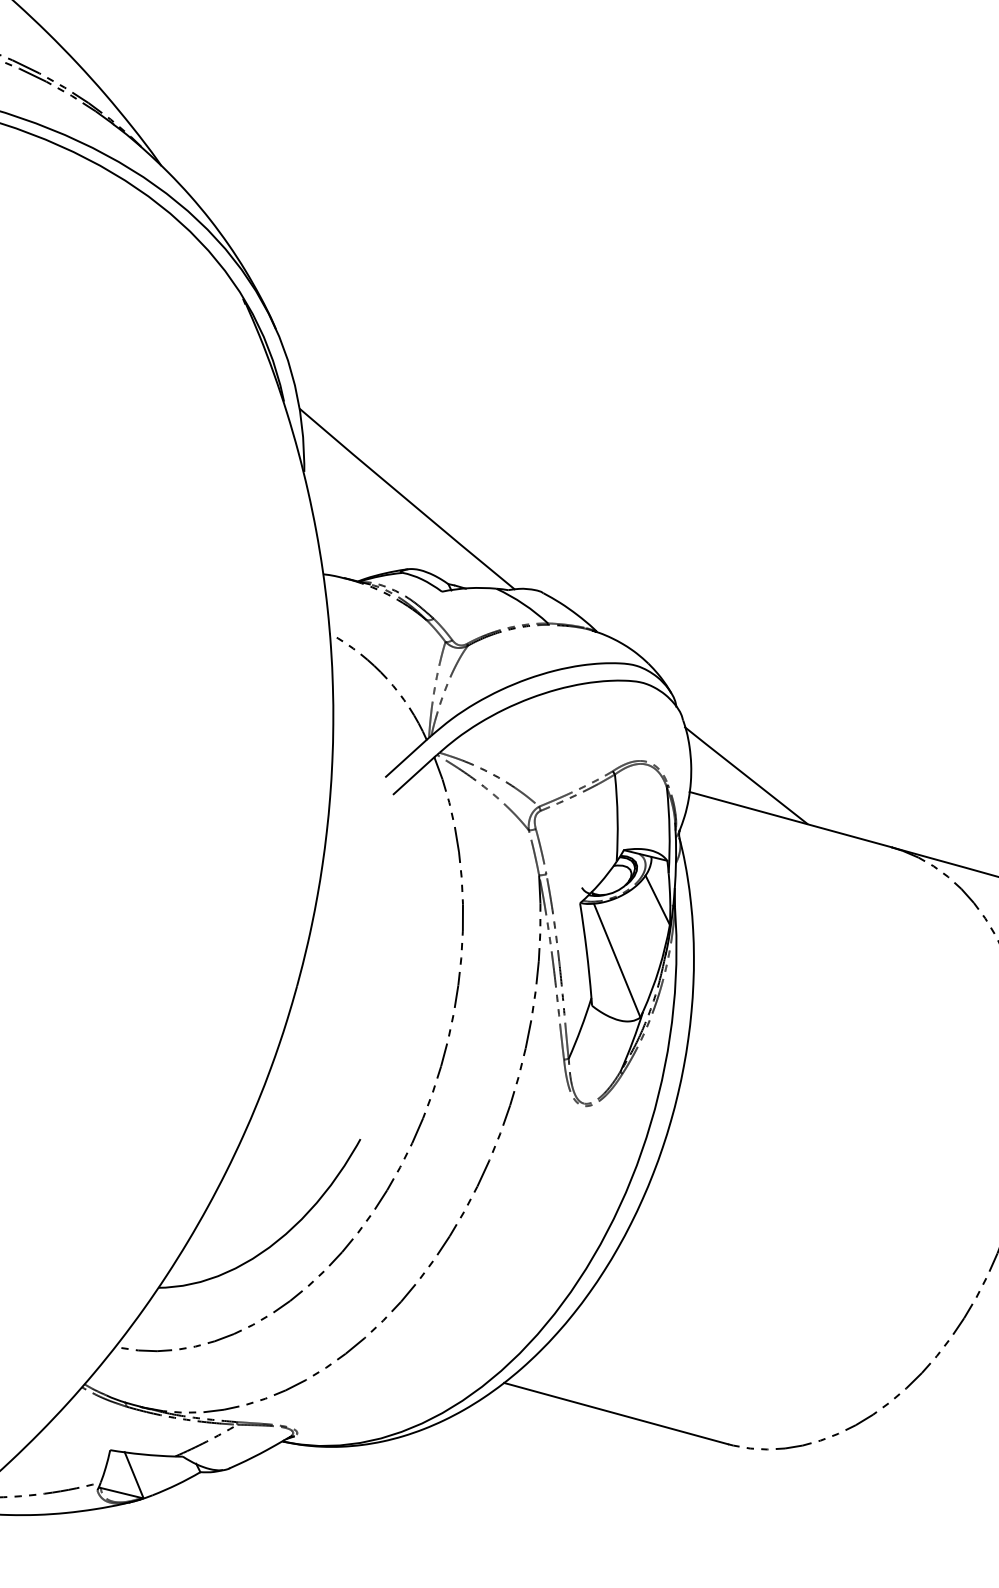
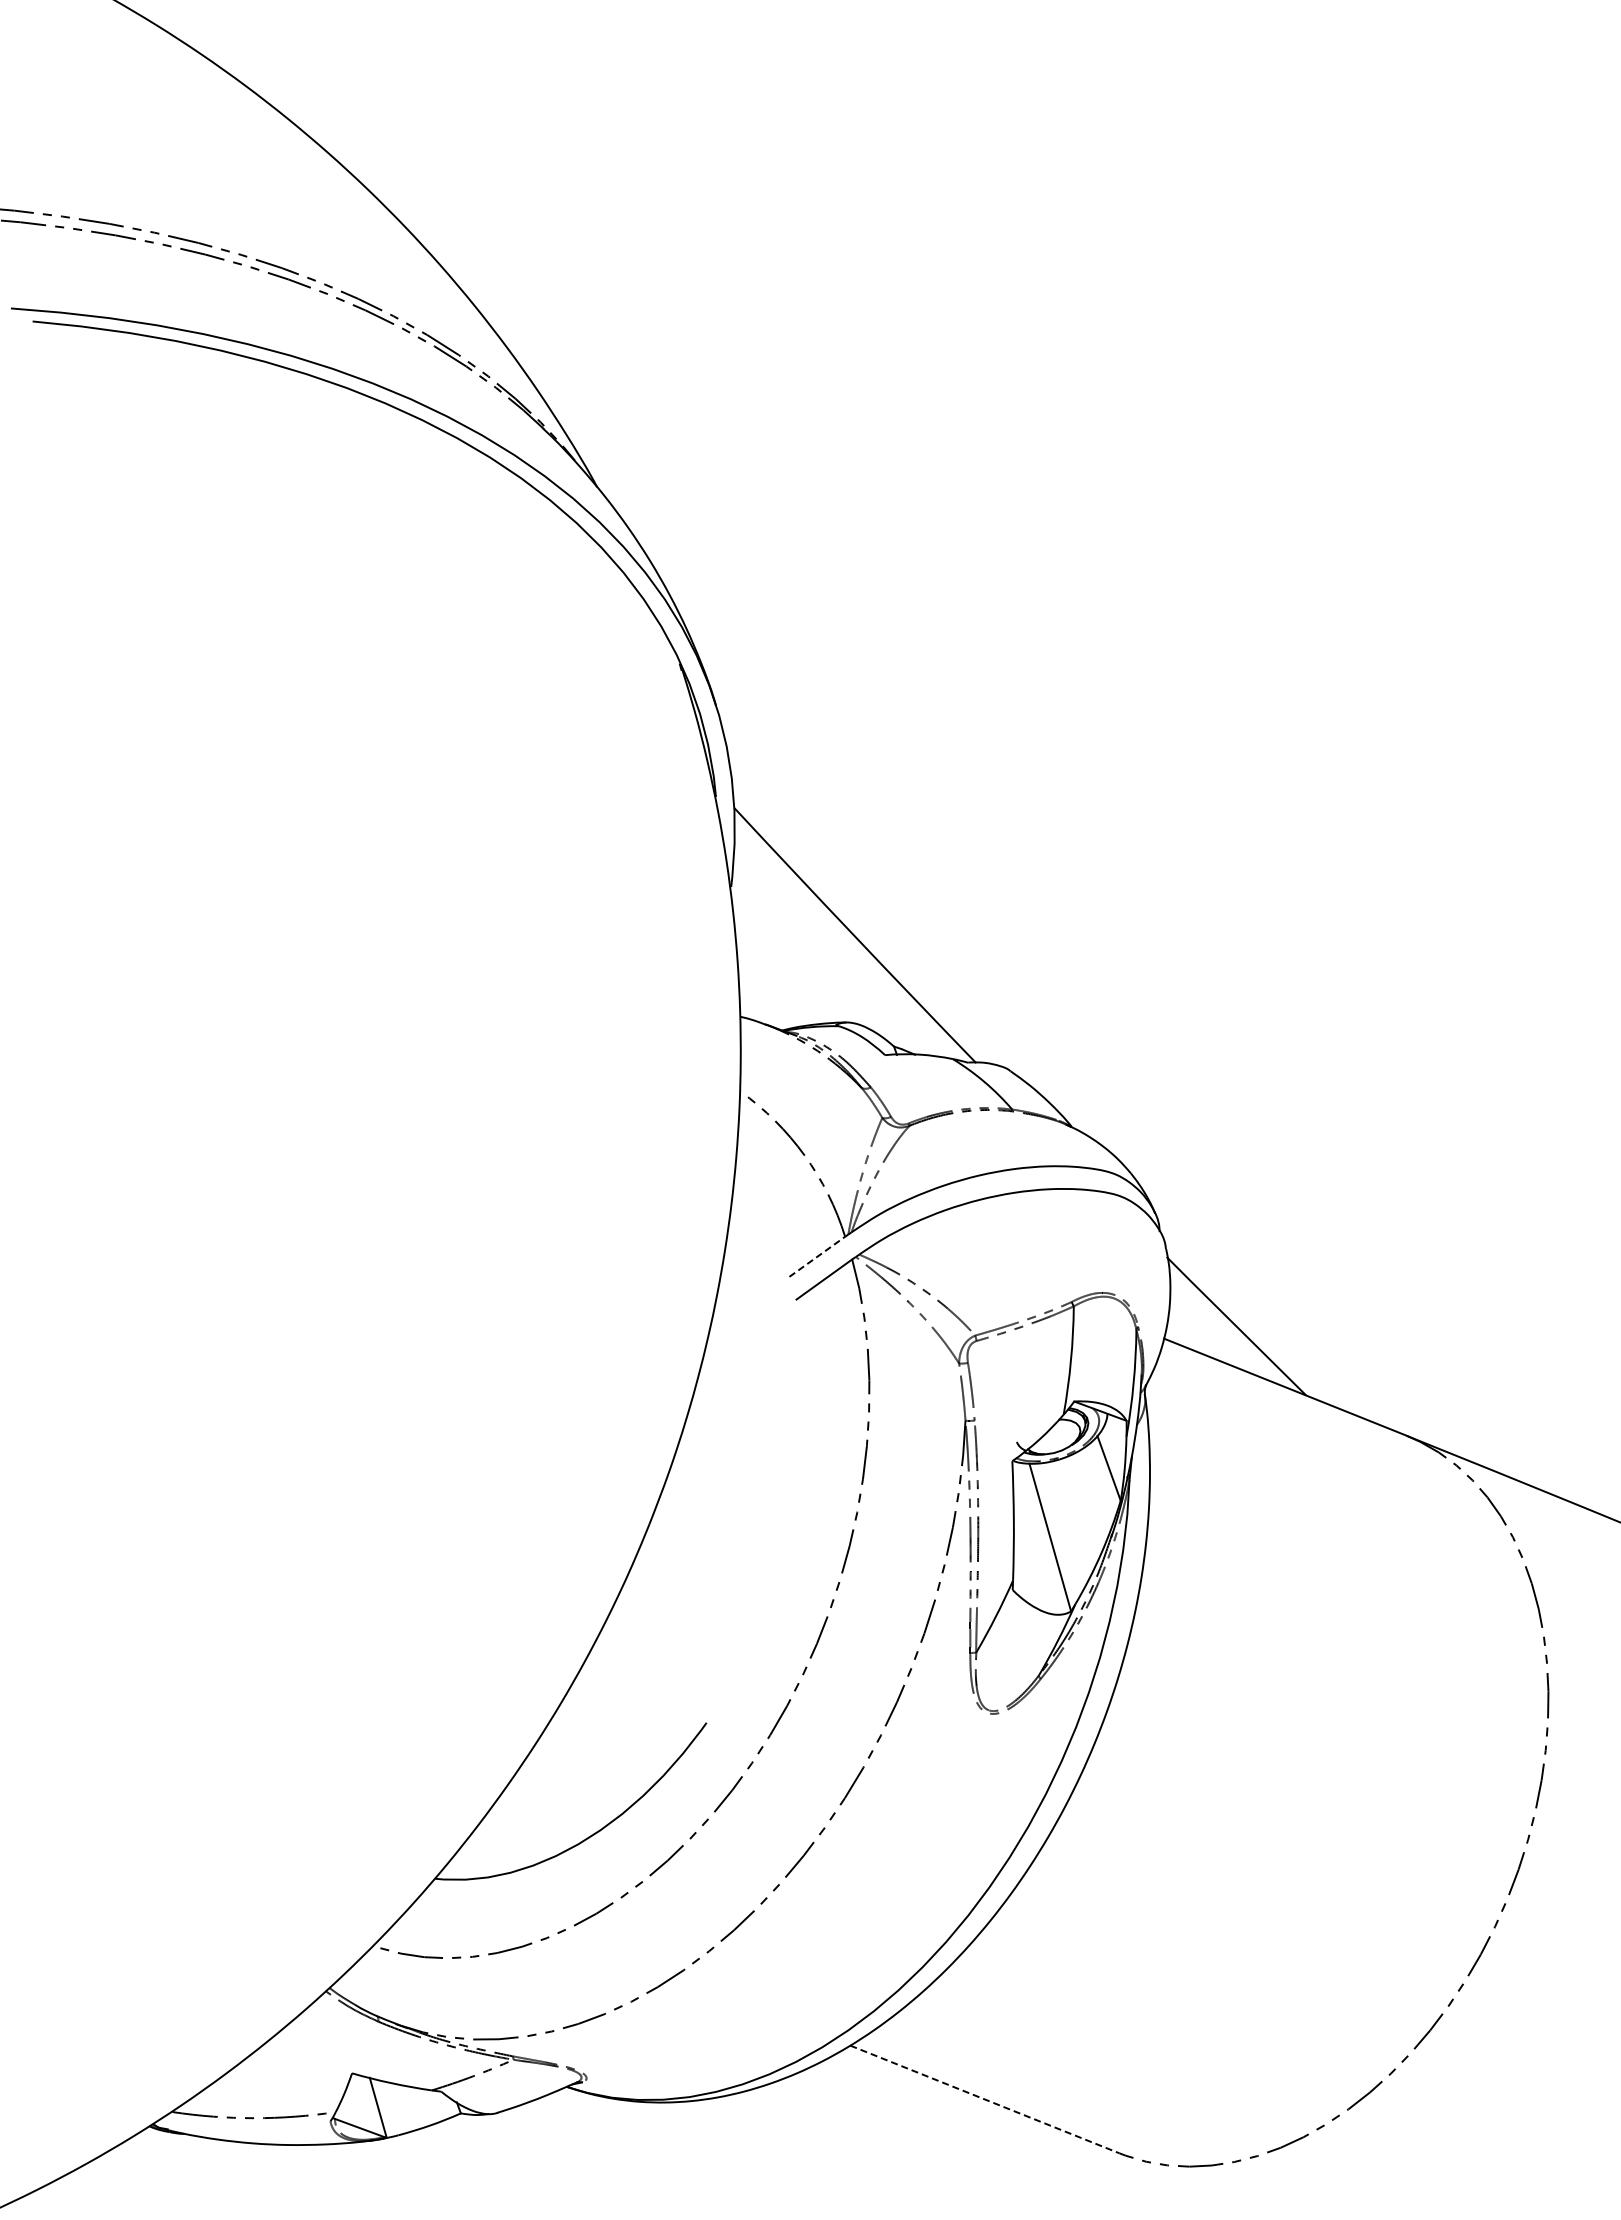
line: (406, 758) -> (817, 1256), solid -> dashed
line: (615, 1413) -> (984, 2099), solid -> dashed

